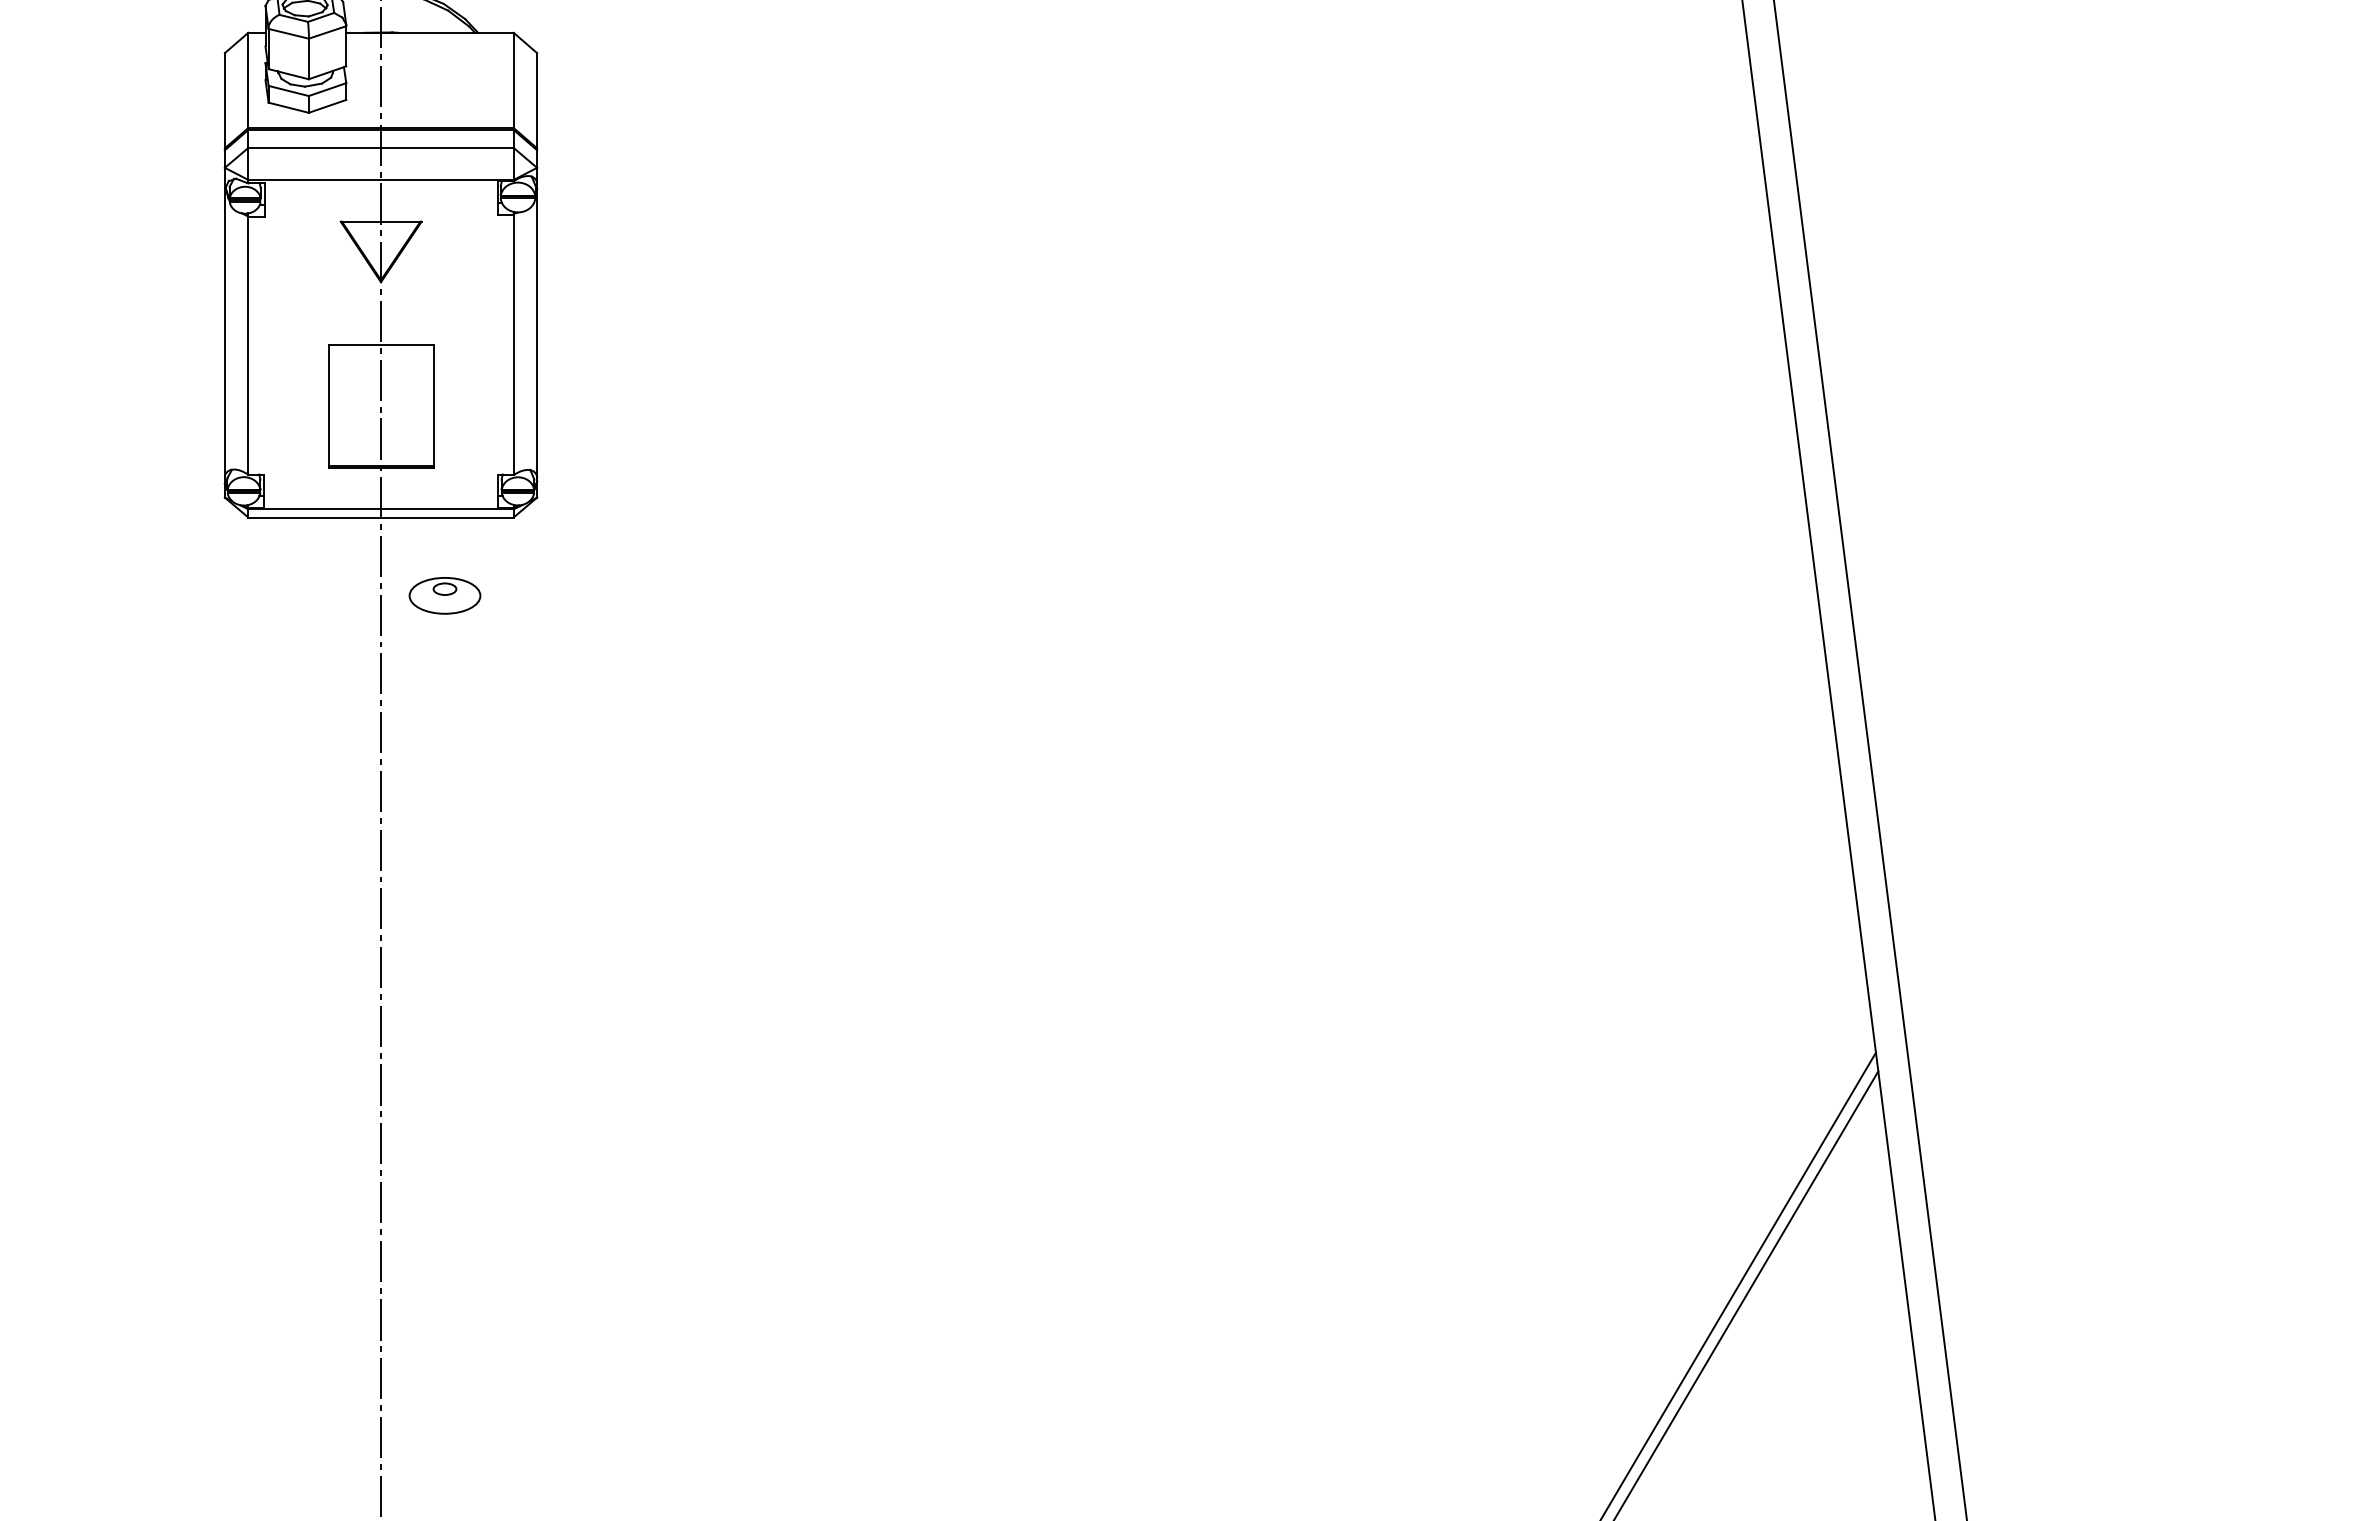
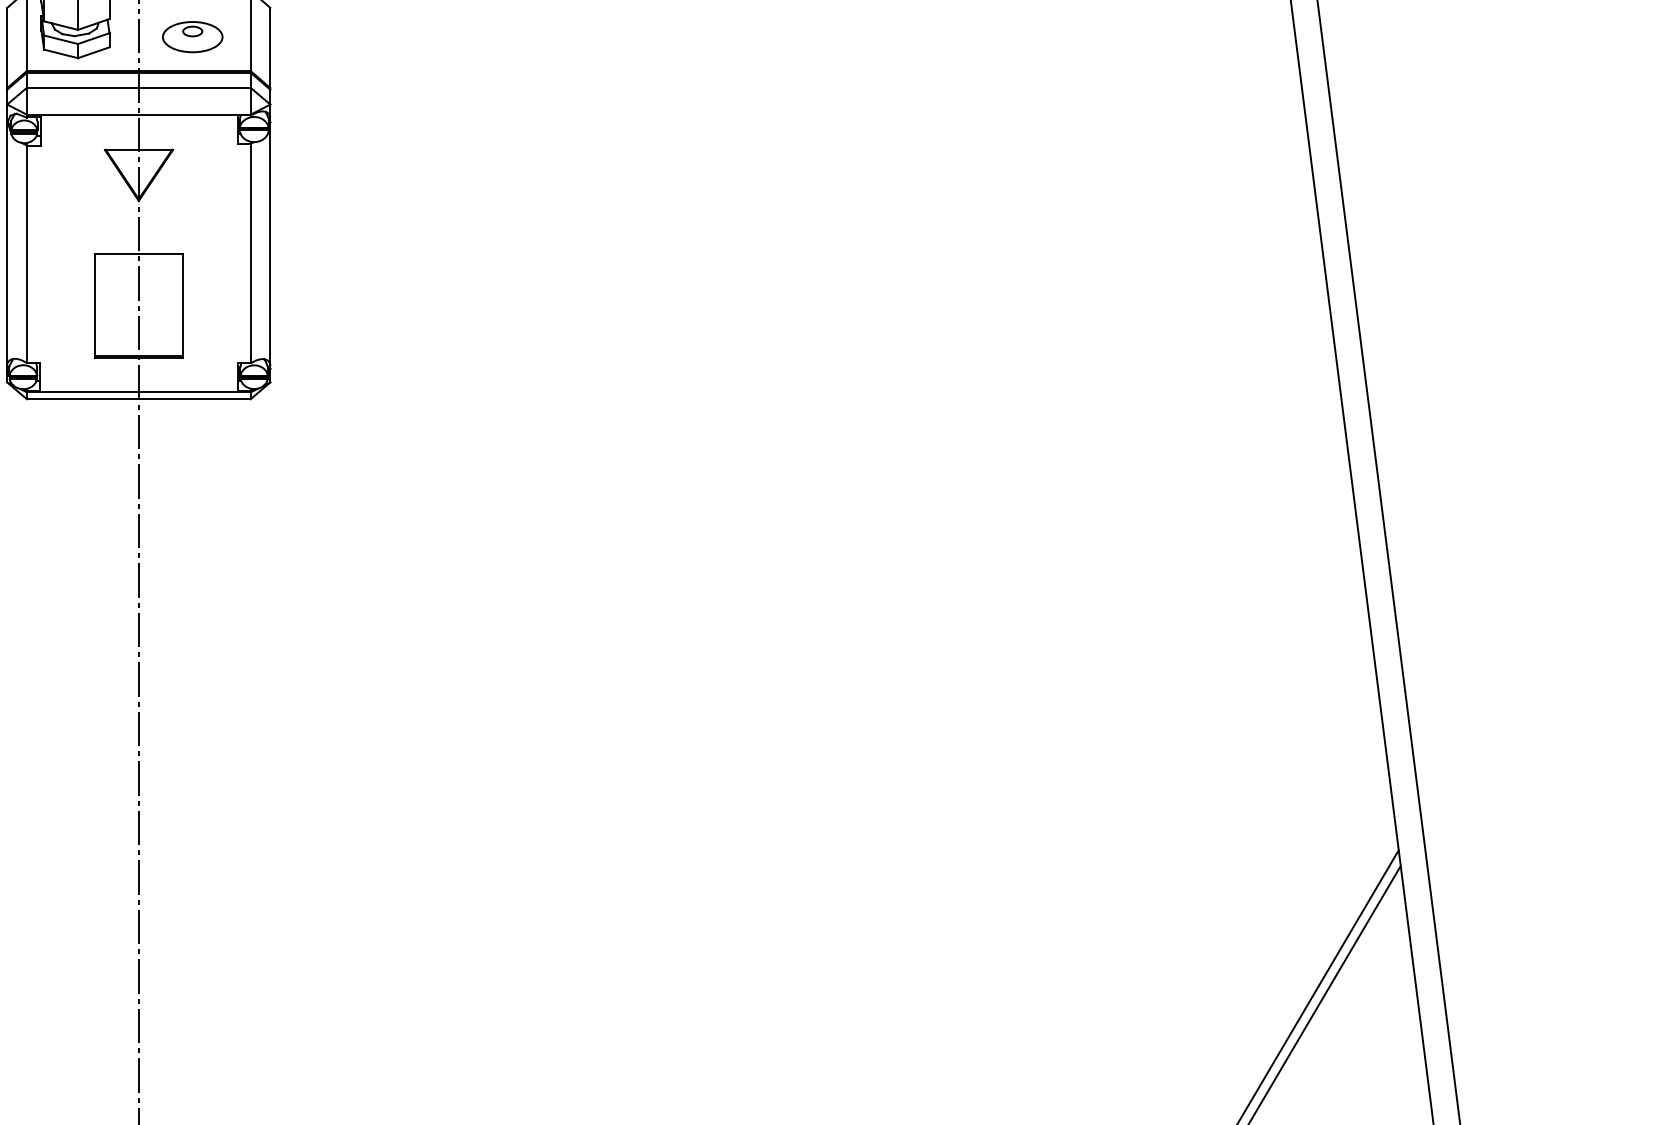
part: (444, 595) -> (192, 36), moved

